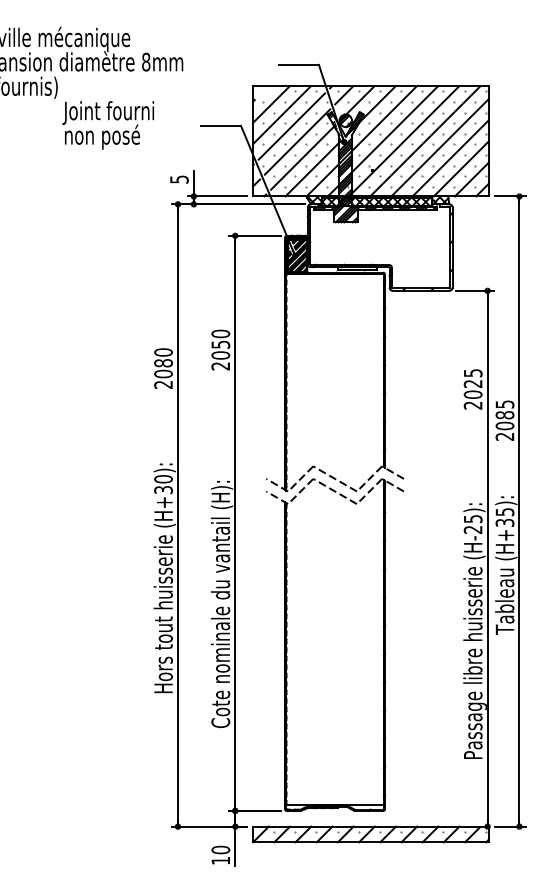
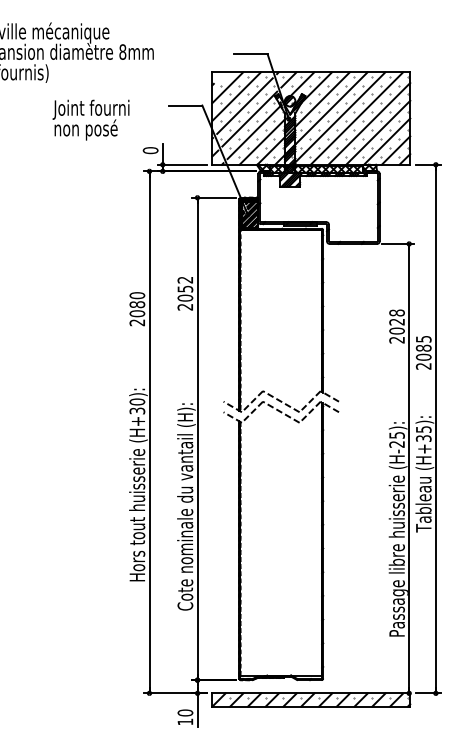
text: (107, 124) -> (90, 119), moved
text: (179, 179) -> (150, 150), 5 -> 0
text: (220, 333) -> (185, 279), 2050 -> 2052
text: (472, 372) -> (396, 312), 2025 -> 2028

